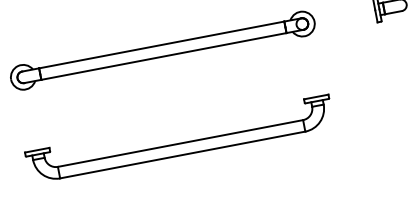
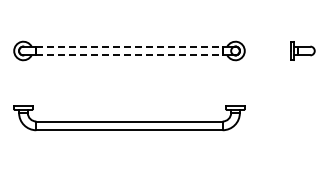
line: (161, 44) -> (129, 46), solid -> dashed
line: (163, 56) -> (129, 55), solid -> dashed

